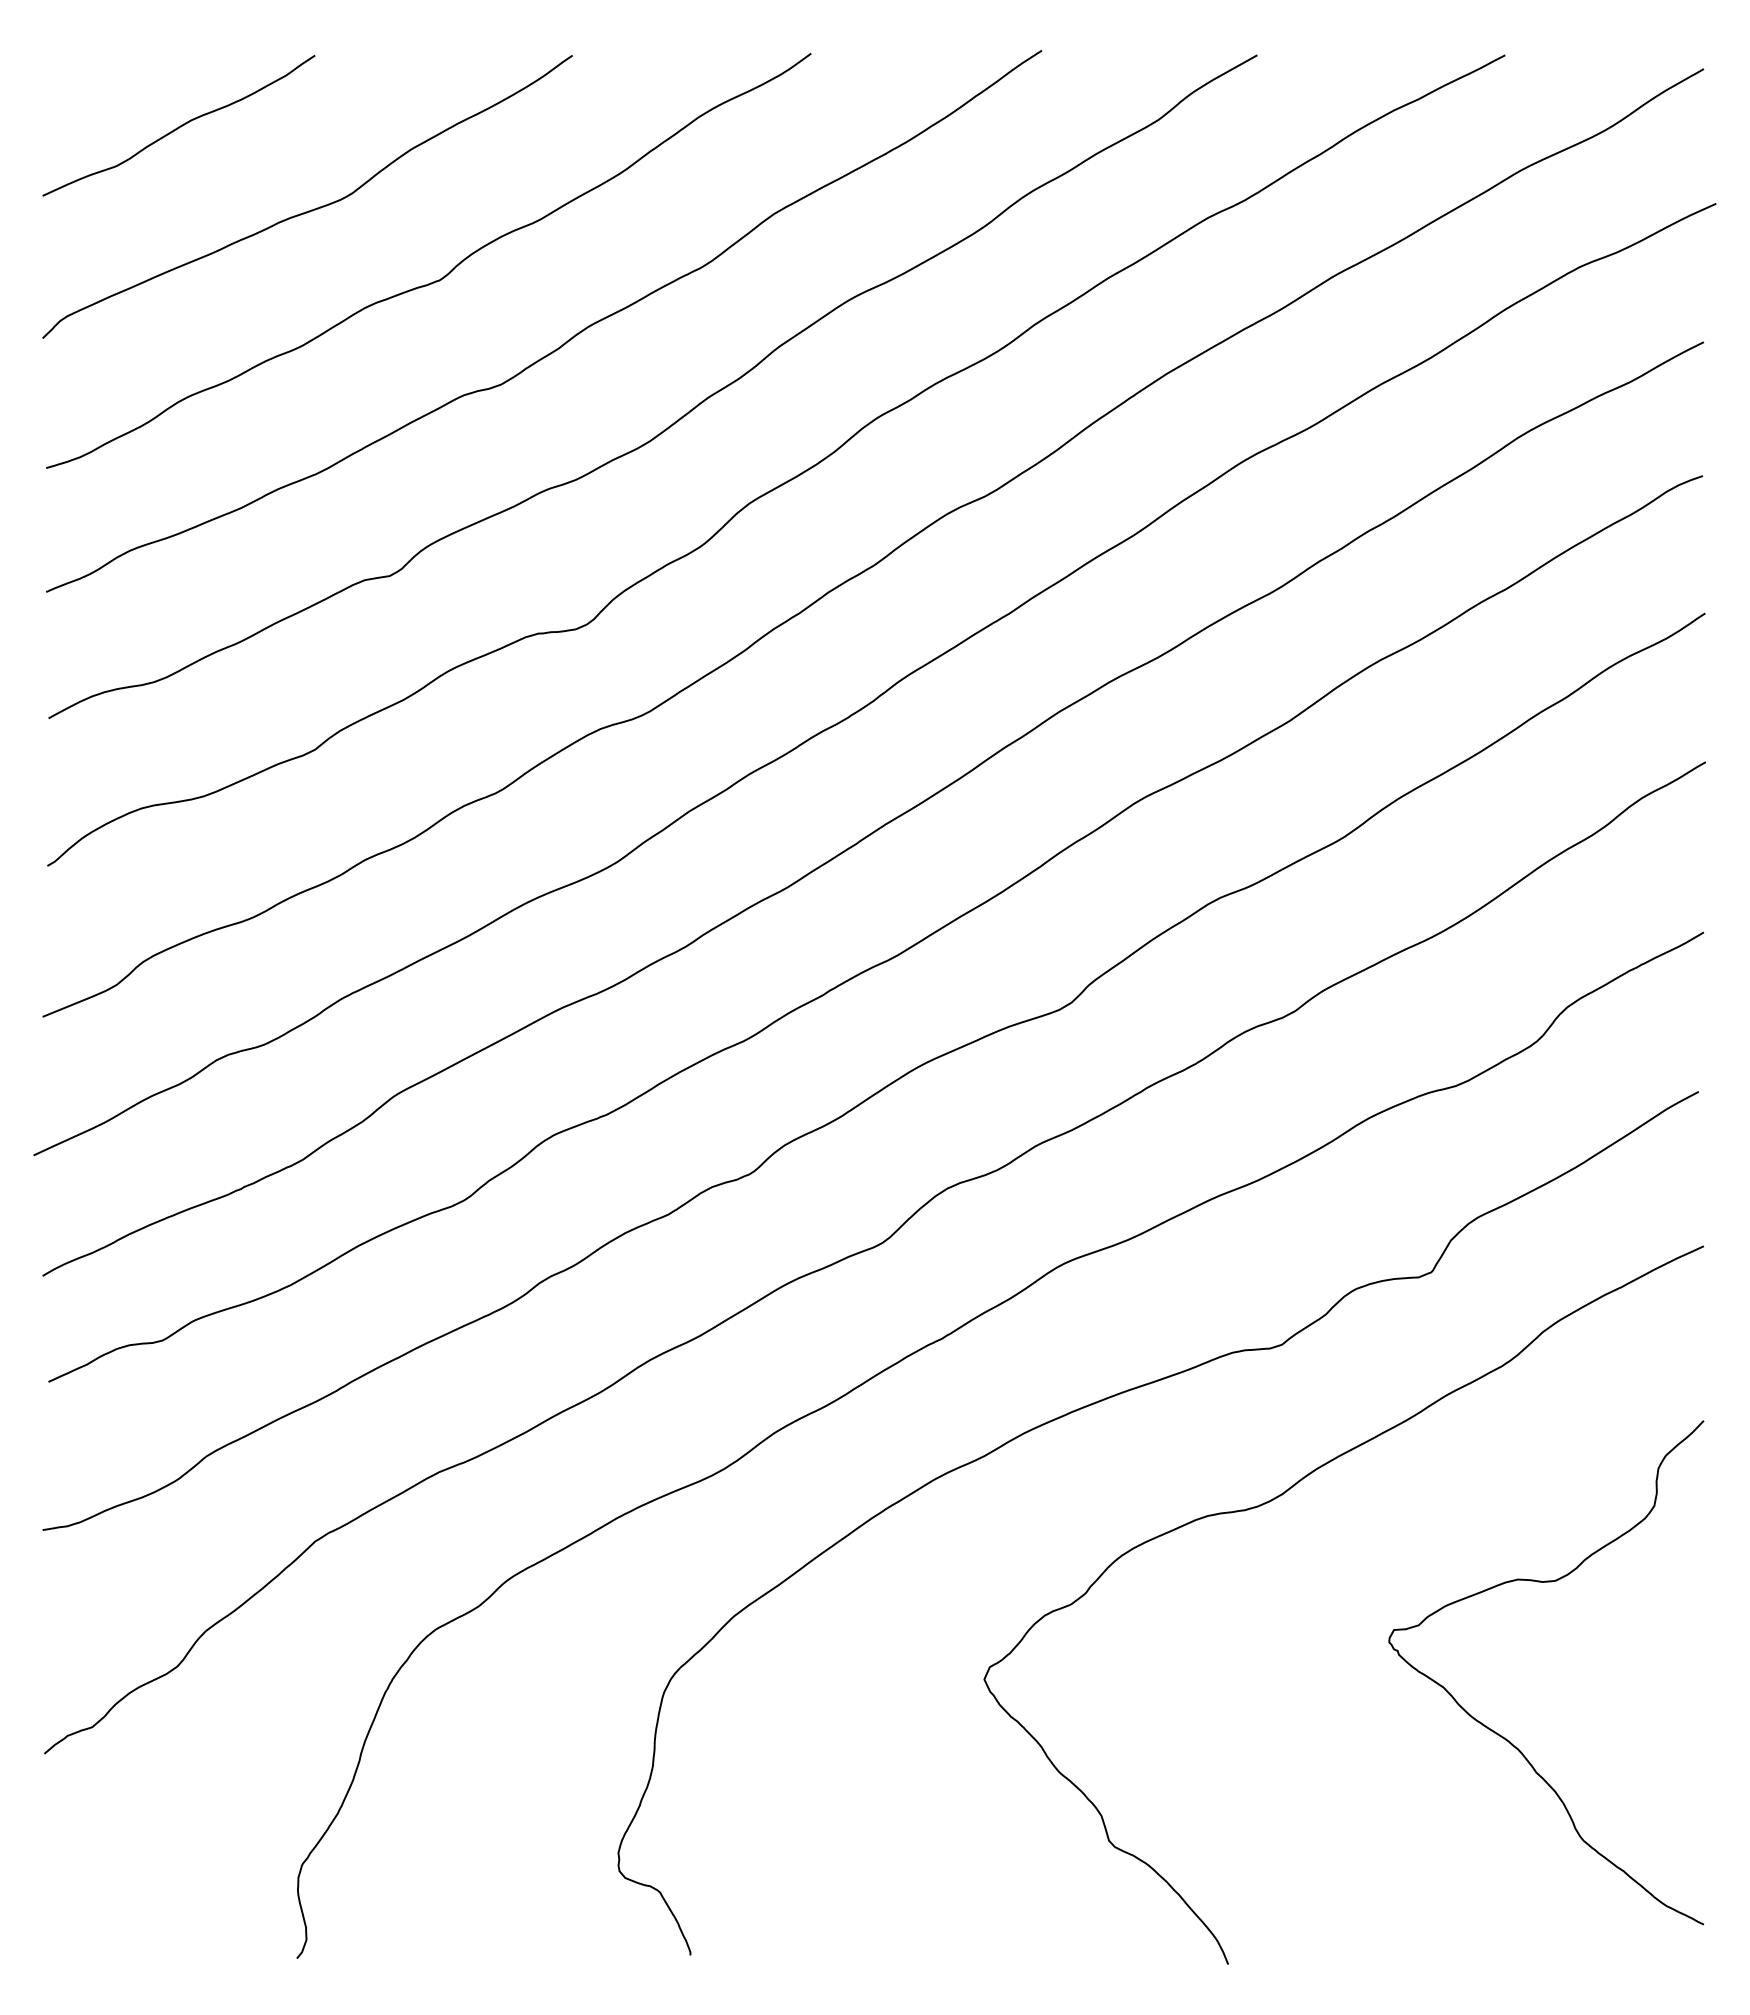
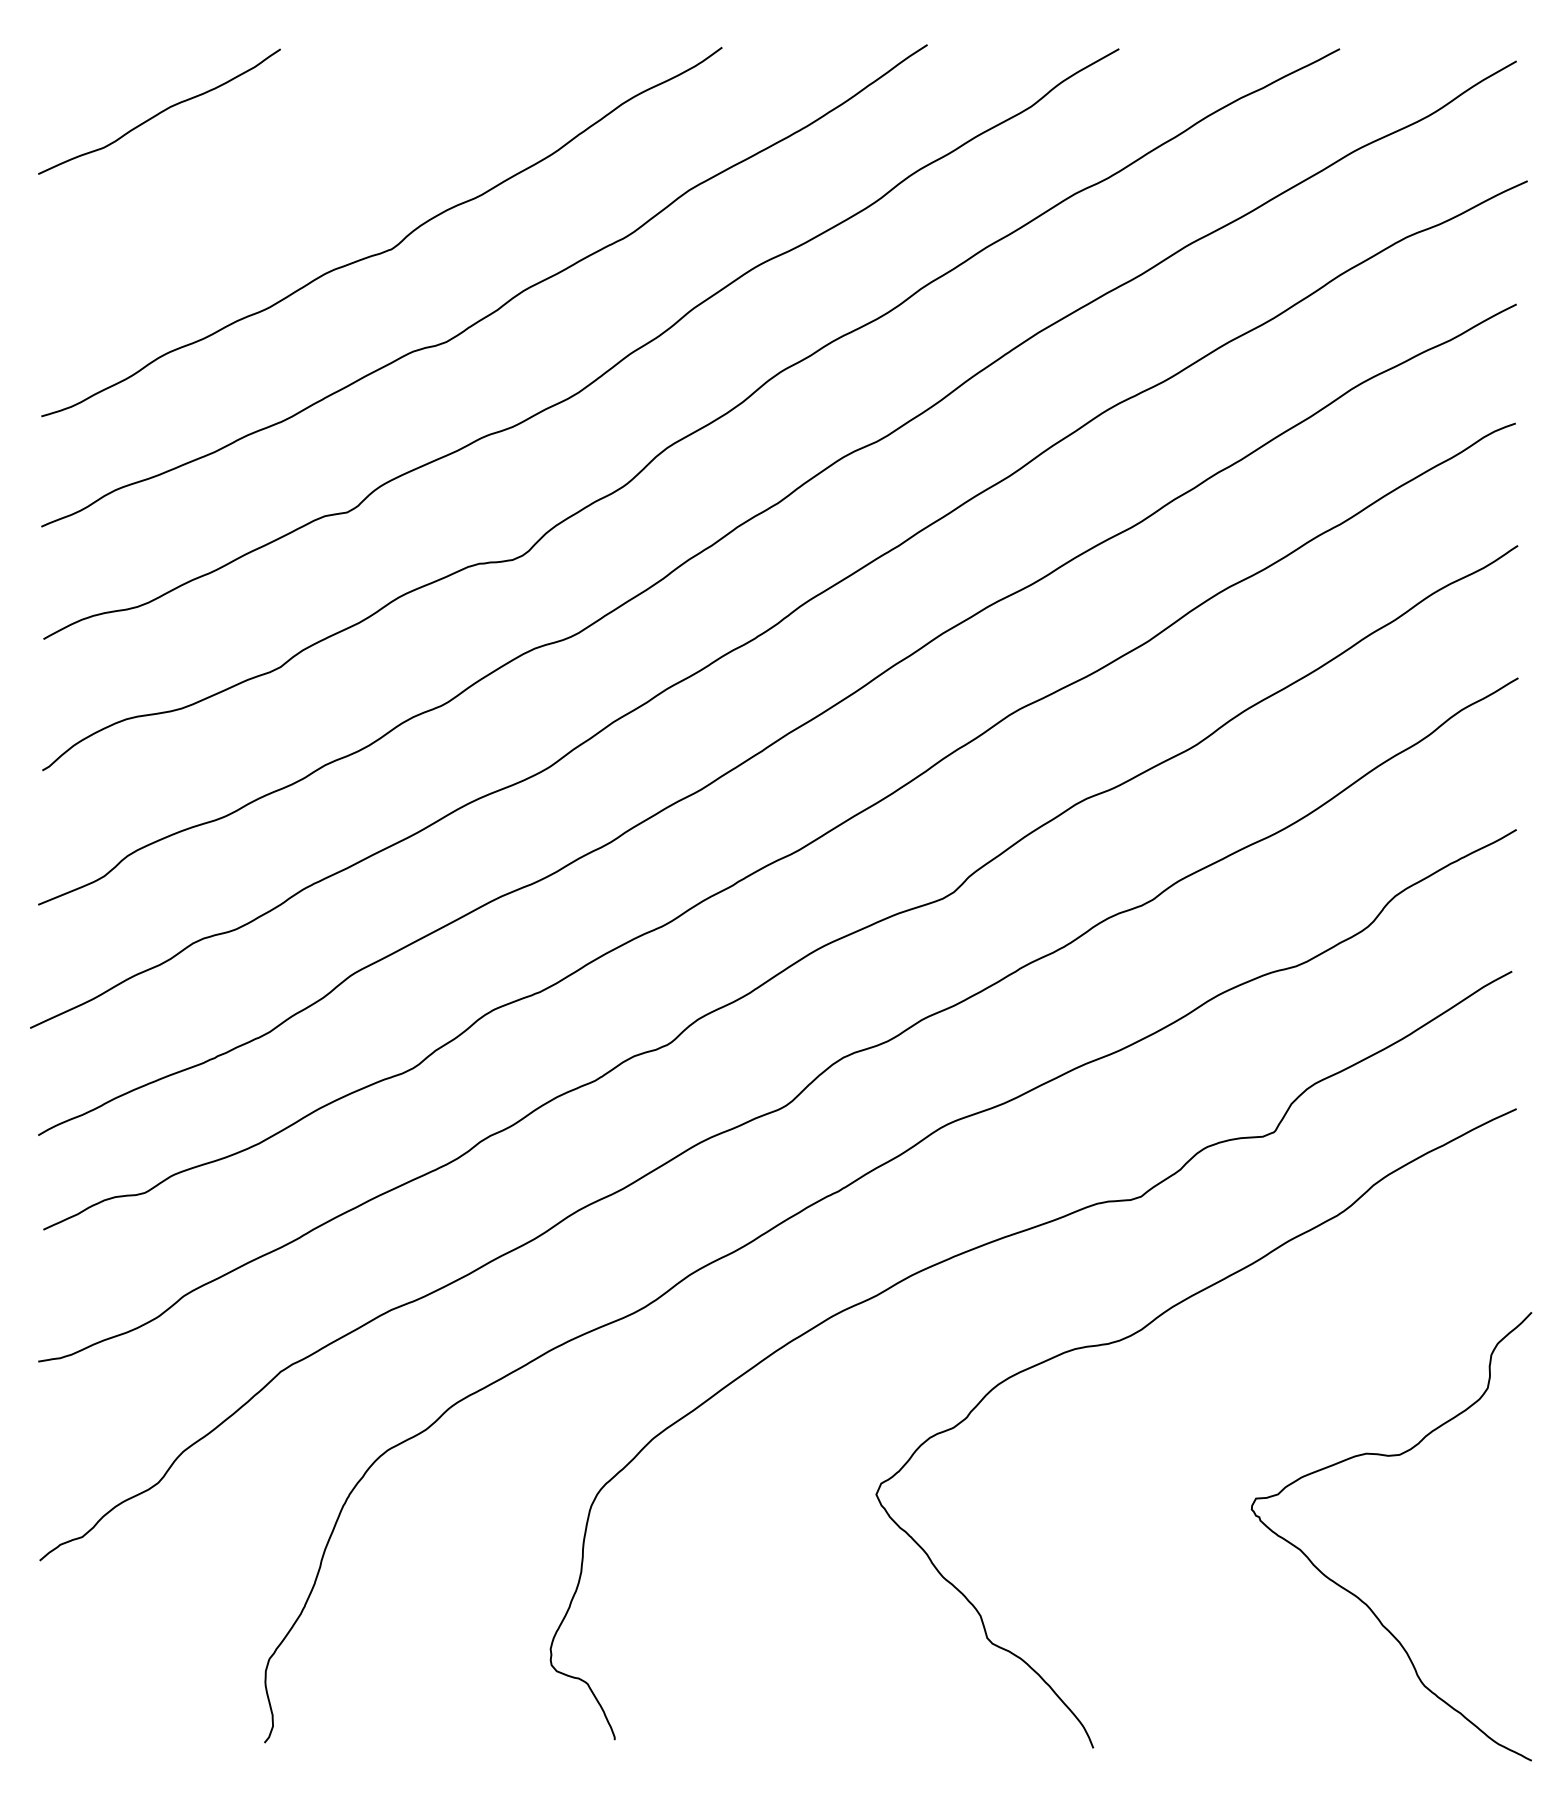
curve: (311, 209) -> (277, 186), removed
curve: (1503, 1736) -> (1353, 1593), moved

